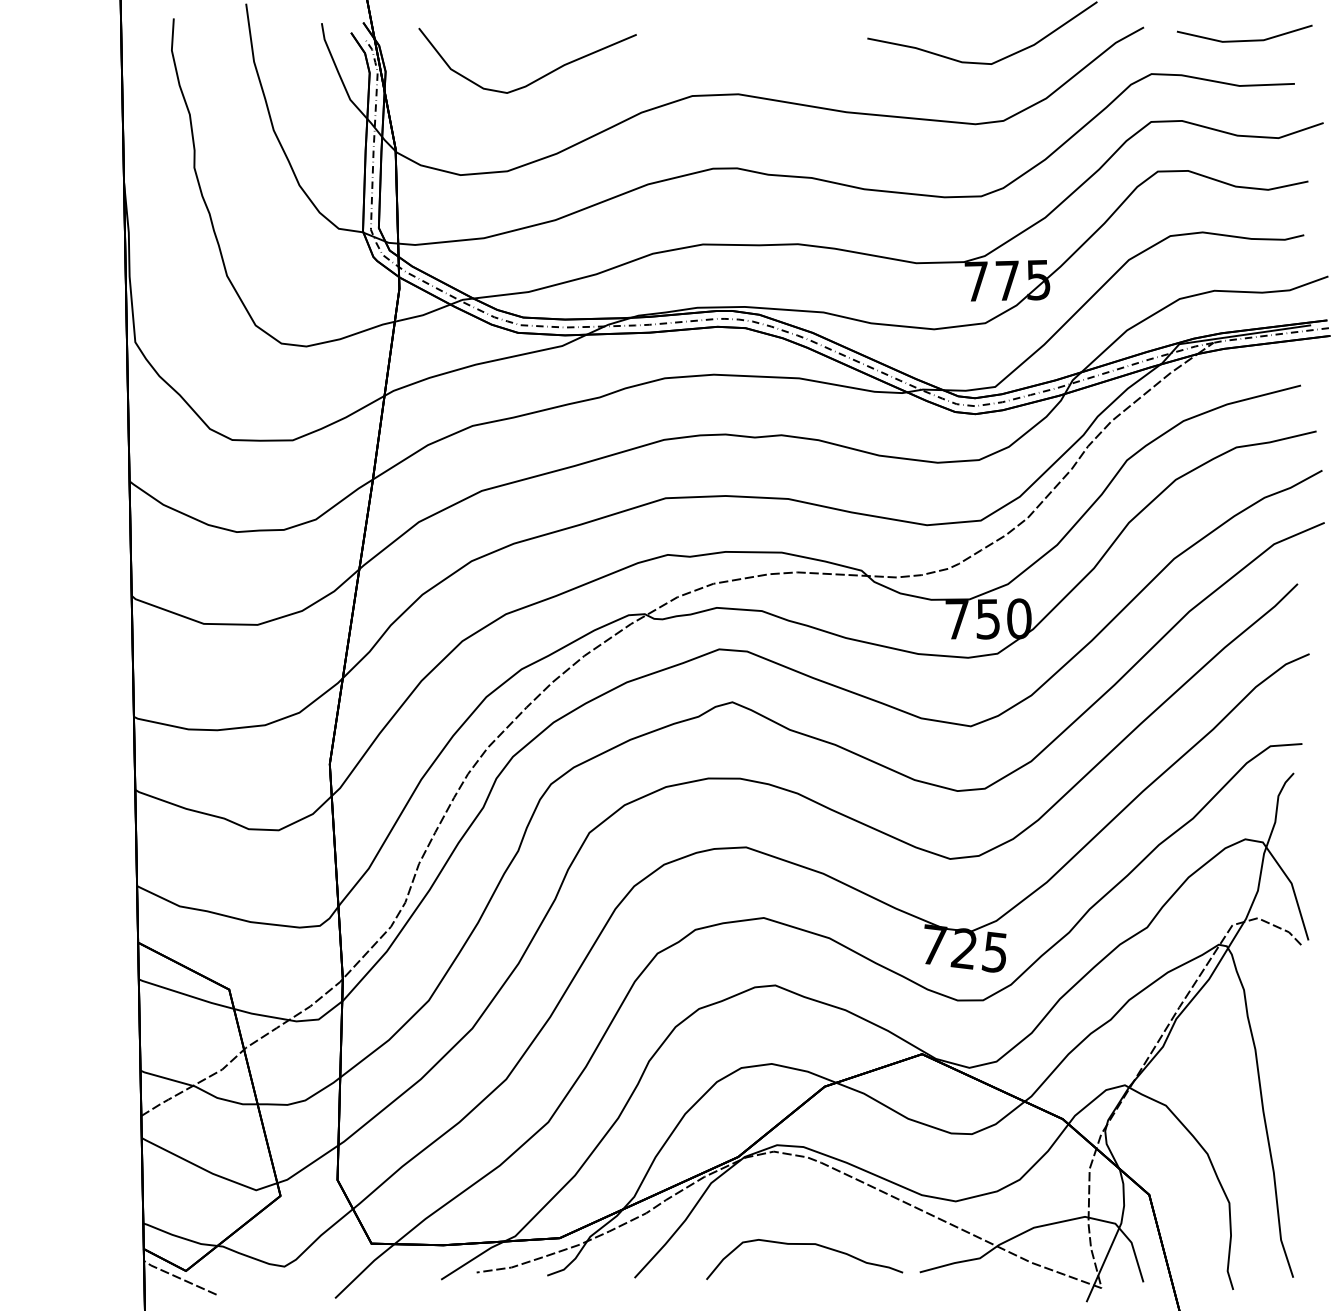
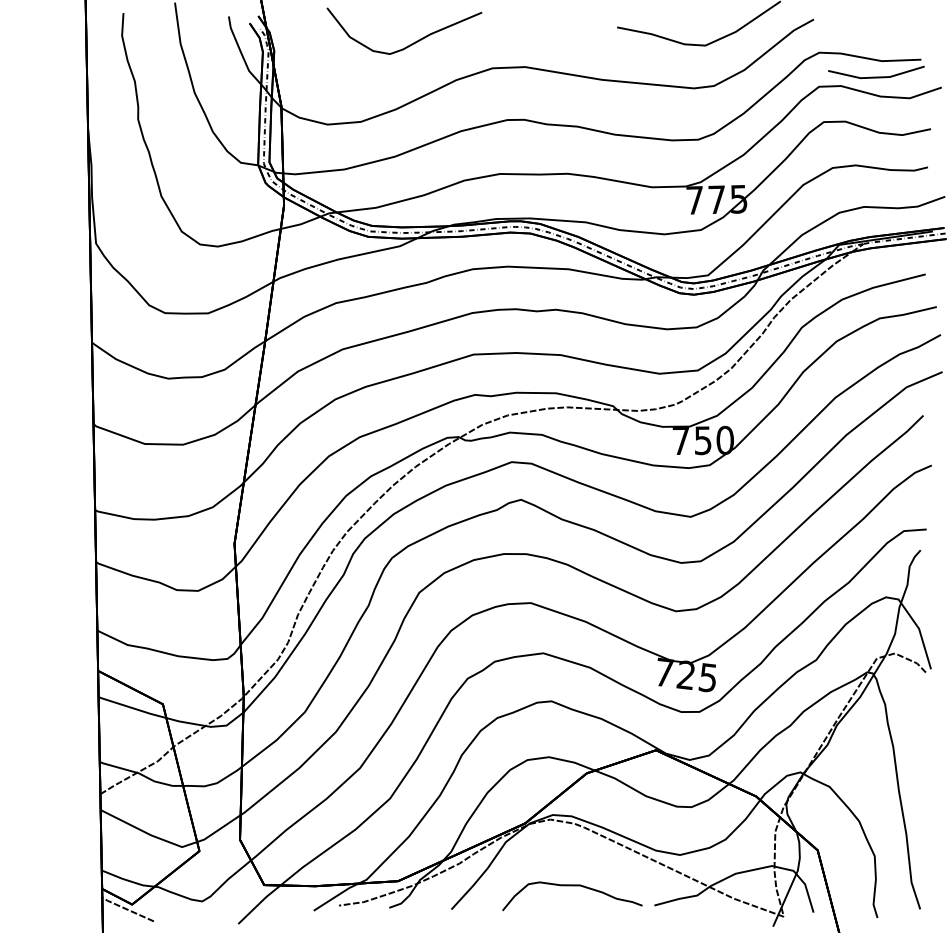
line: (1244, 40) -> (876, 77), moved
curve: (537, 78) -> (411, 43), moved

